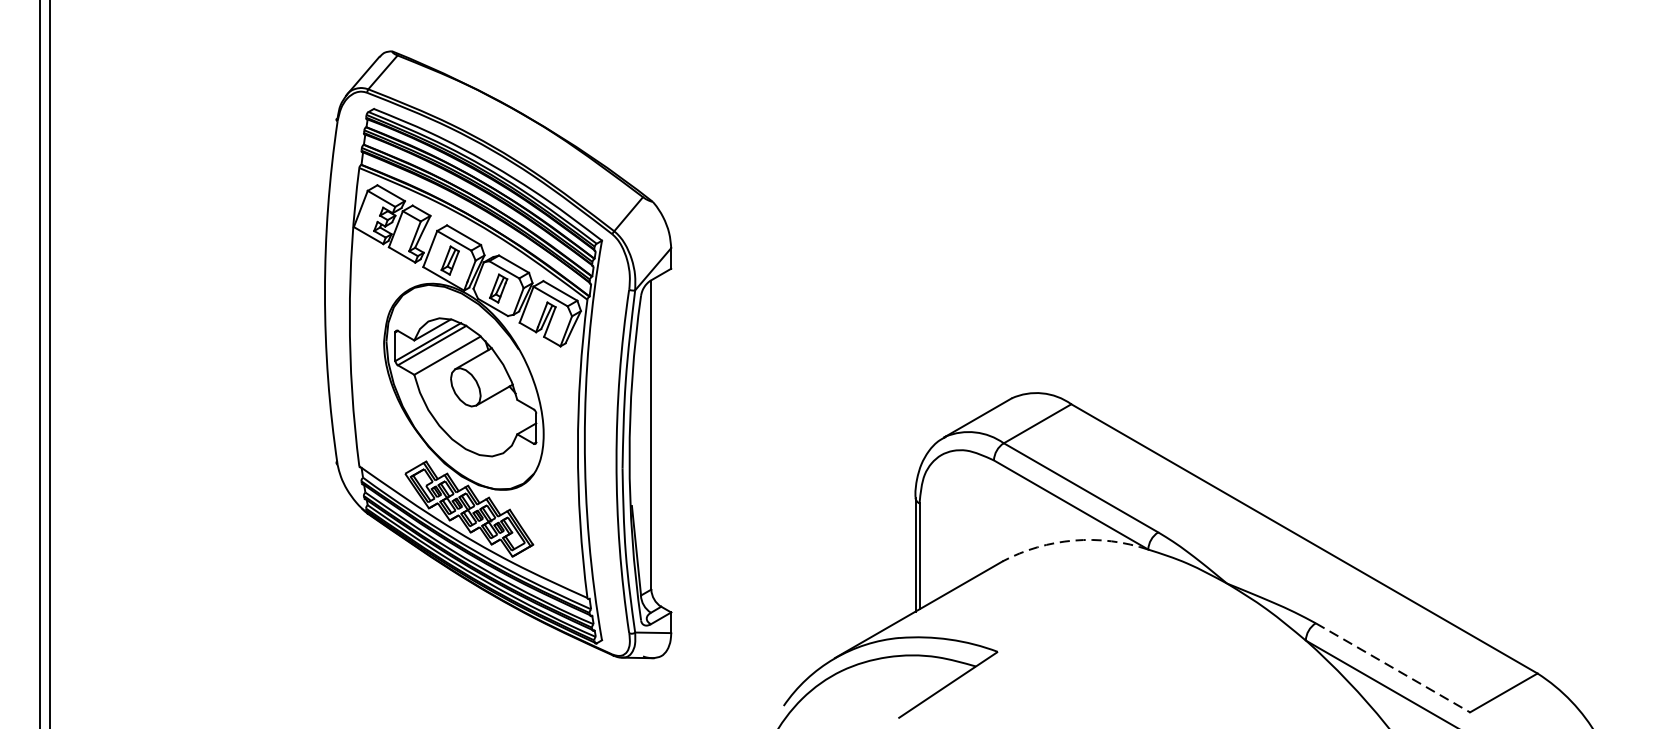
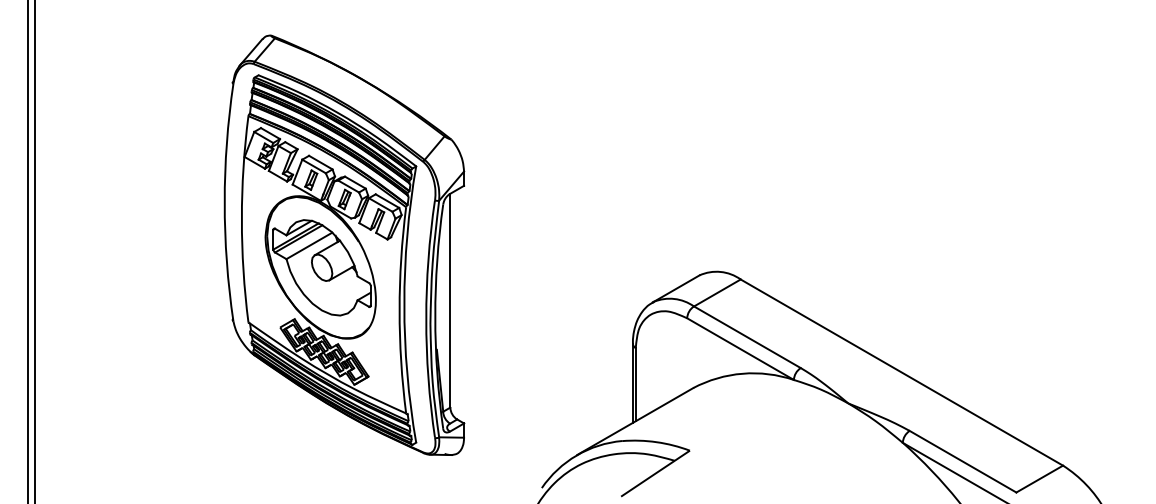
arc: (1073, 540) -> (742, 373), dashed -> solid
line: (1393, 667) -> (963, 461), dashed -> solid

